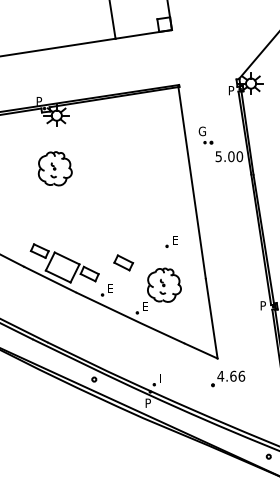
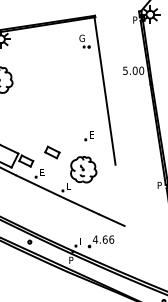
part: (205, 135) -> (84, 41), moved
line: (211, 318) -> (119, 195), removed
part: (228, 378) -> (101, 241), moved

